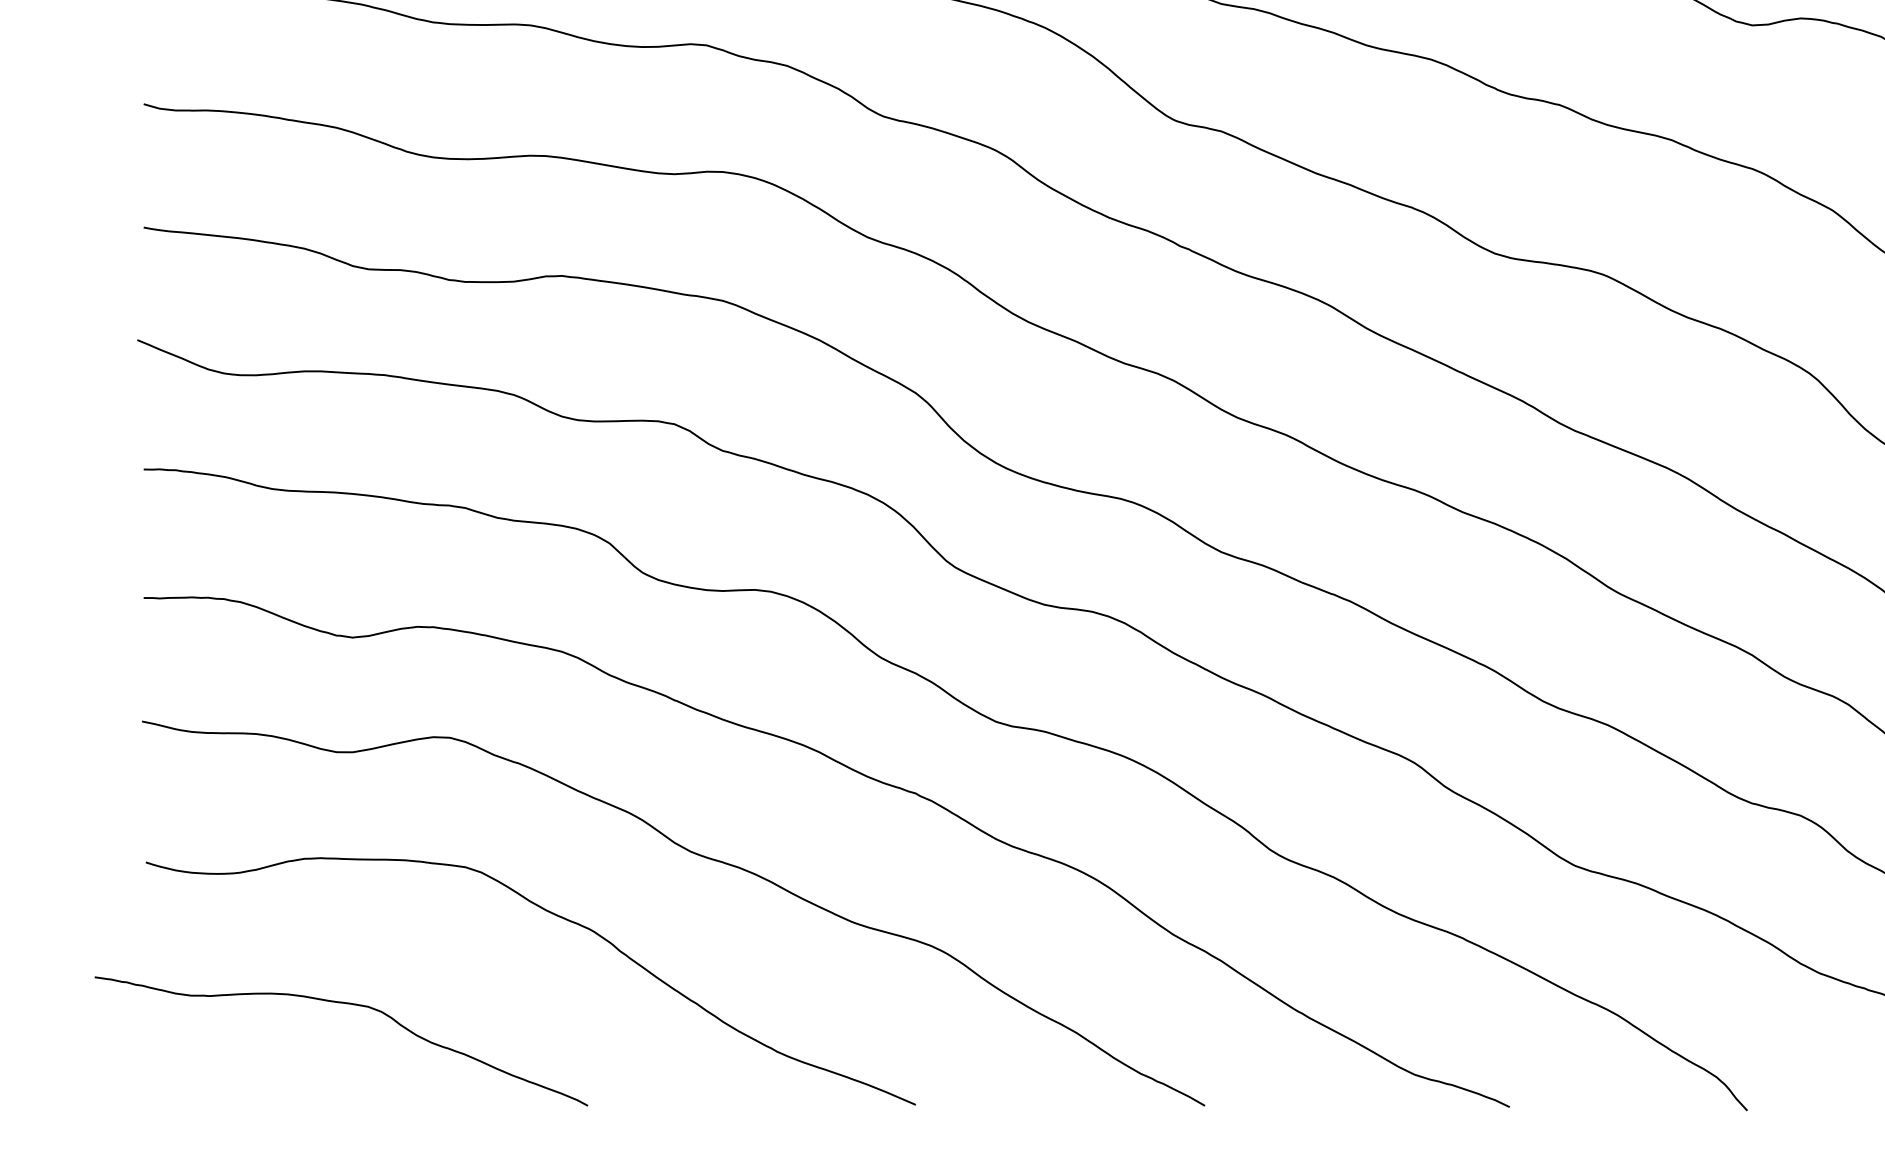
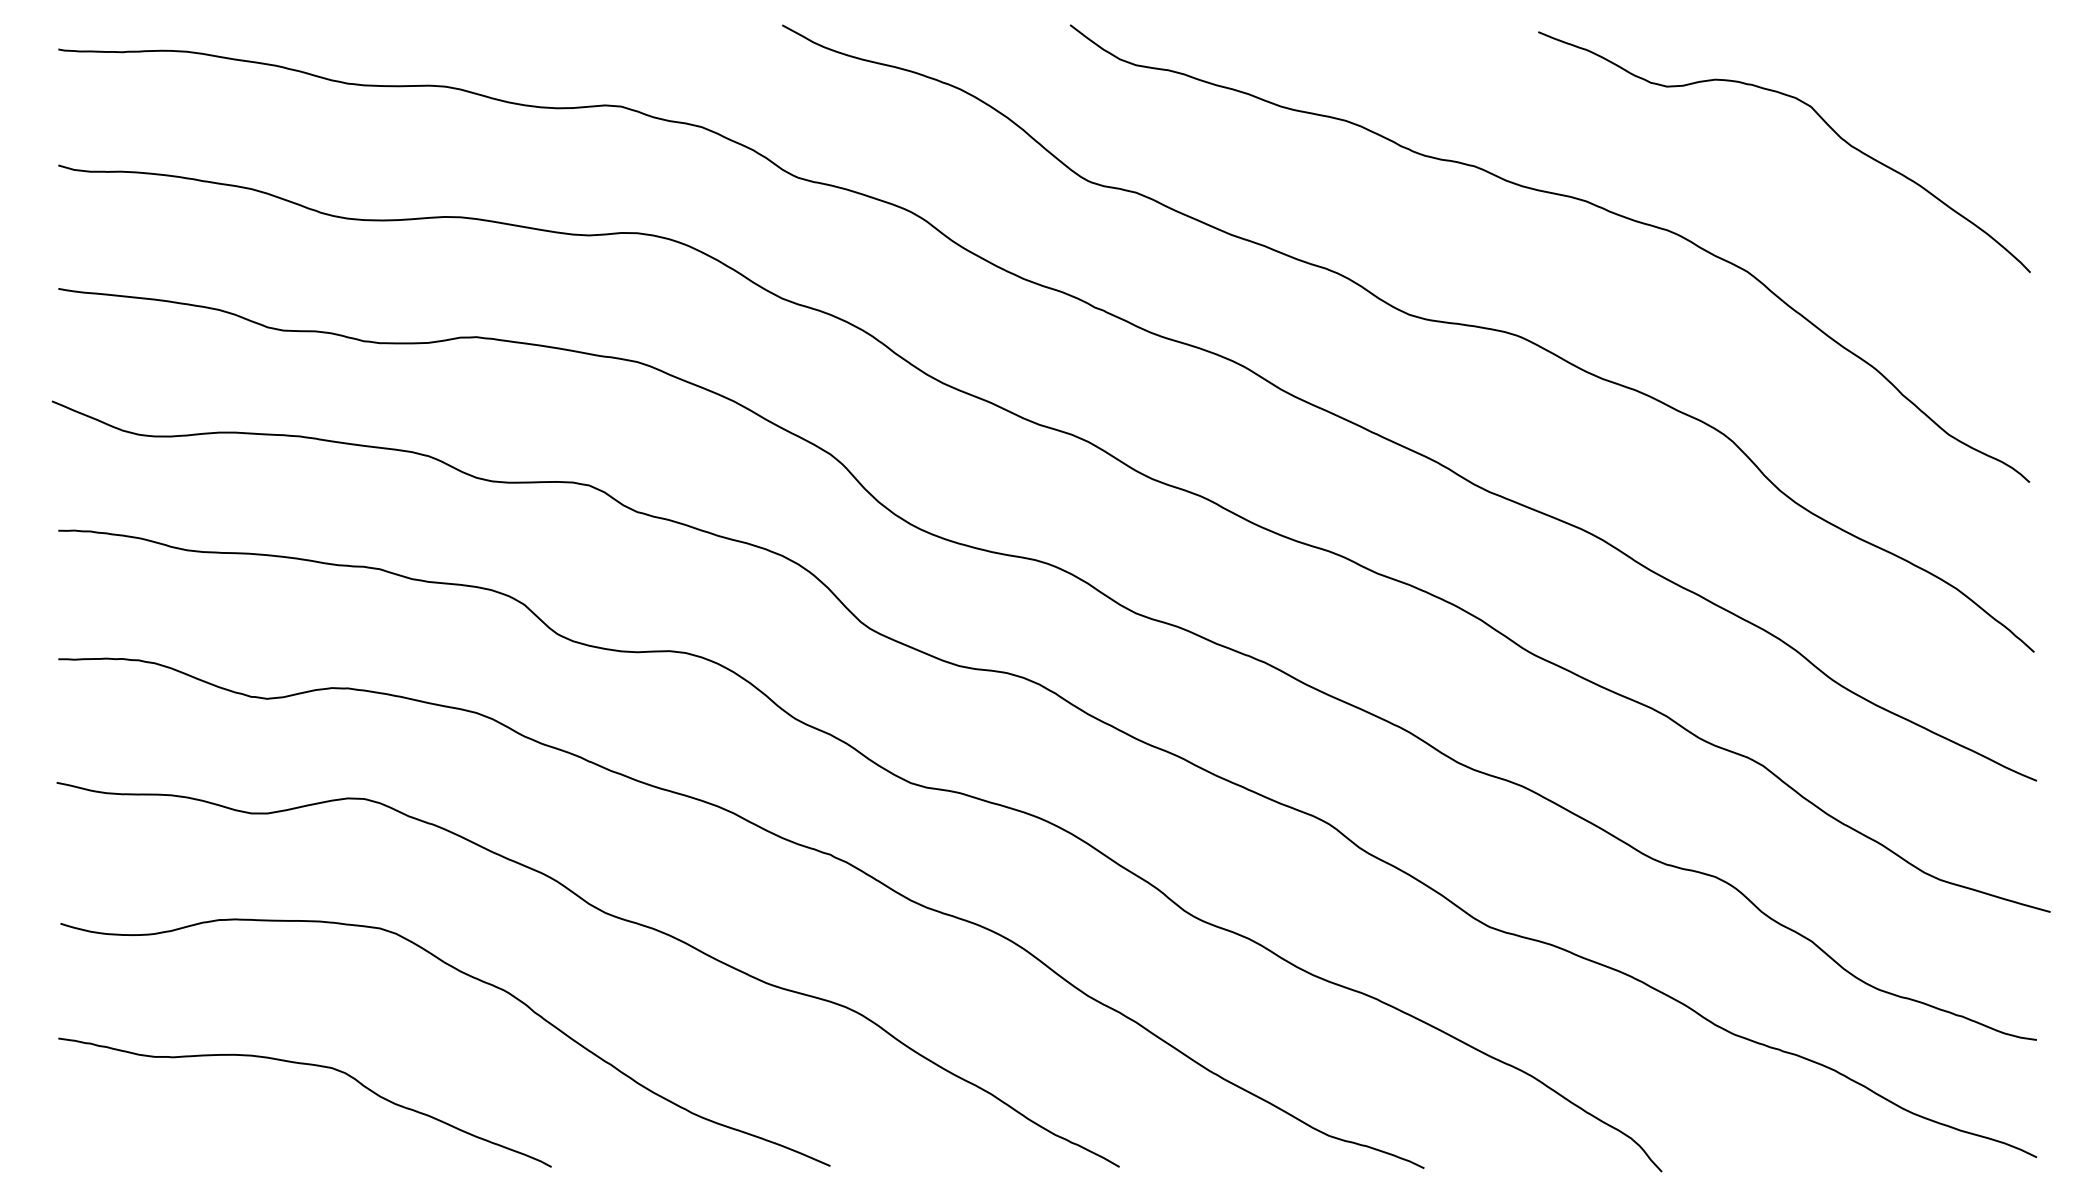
curve: (344, 1004) -> (308, 1065), moved

